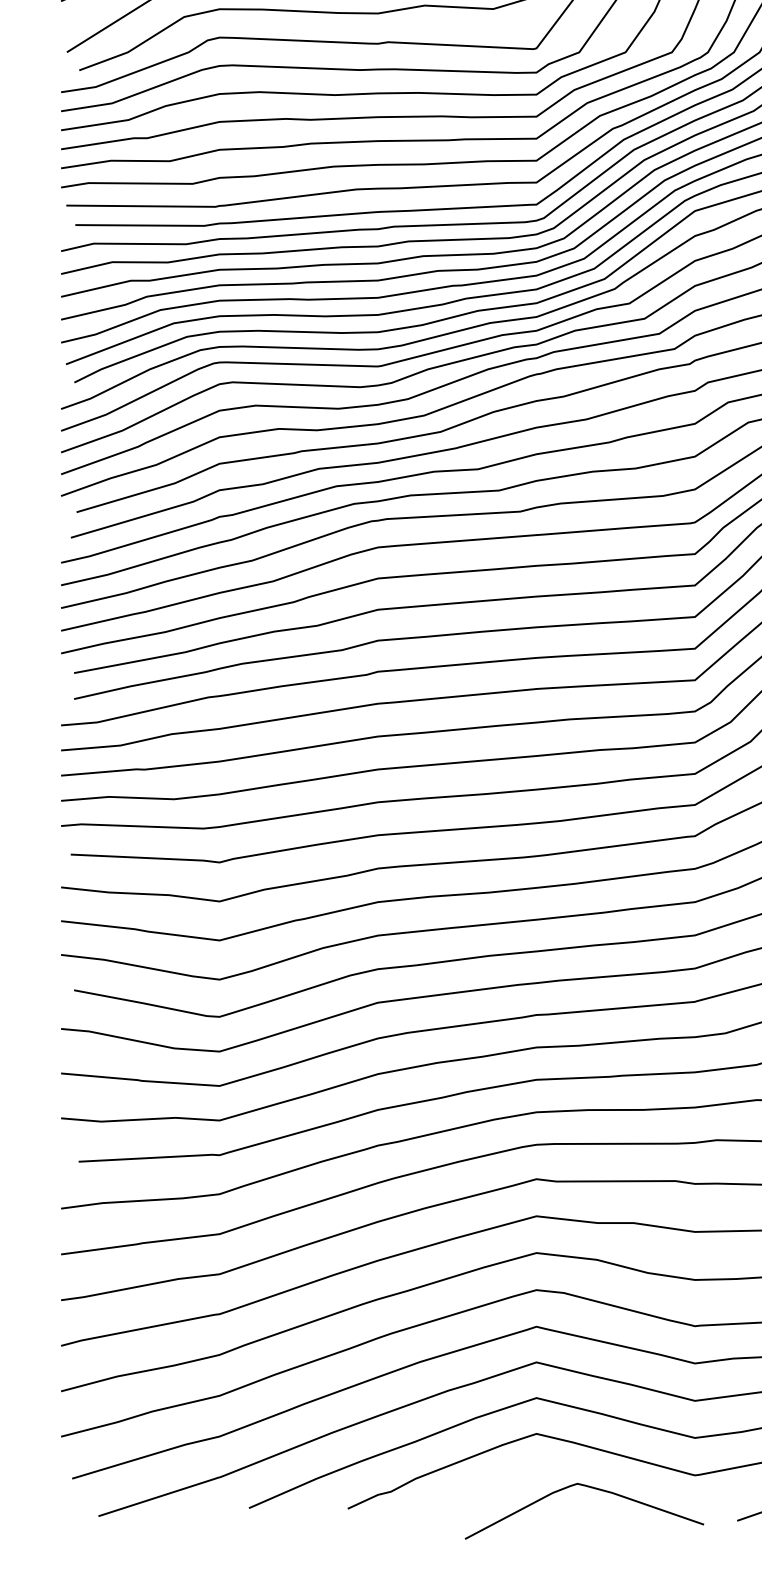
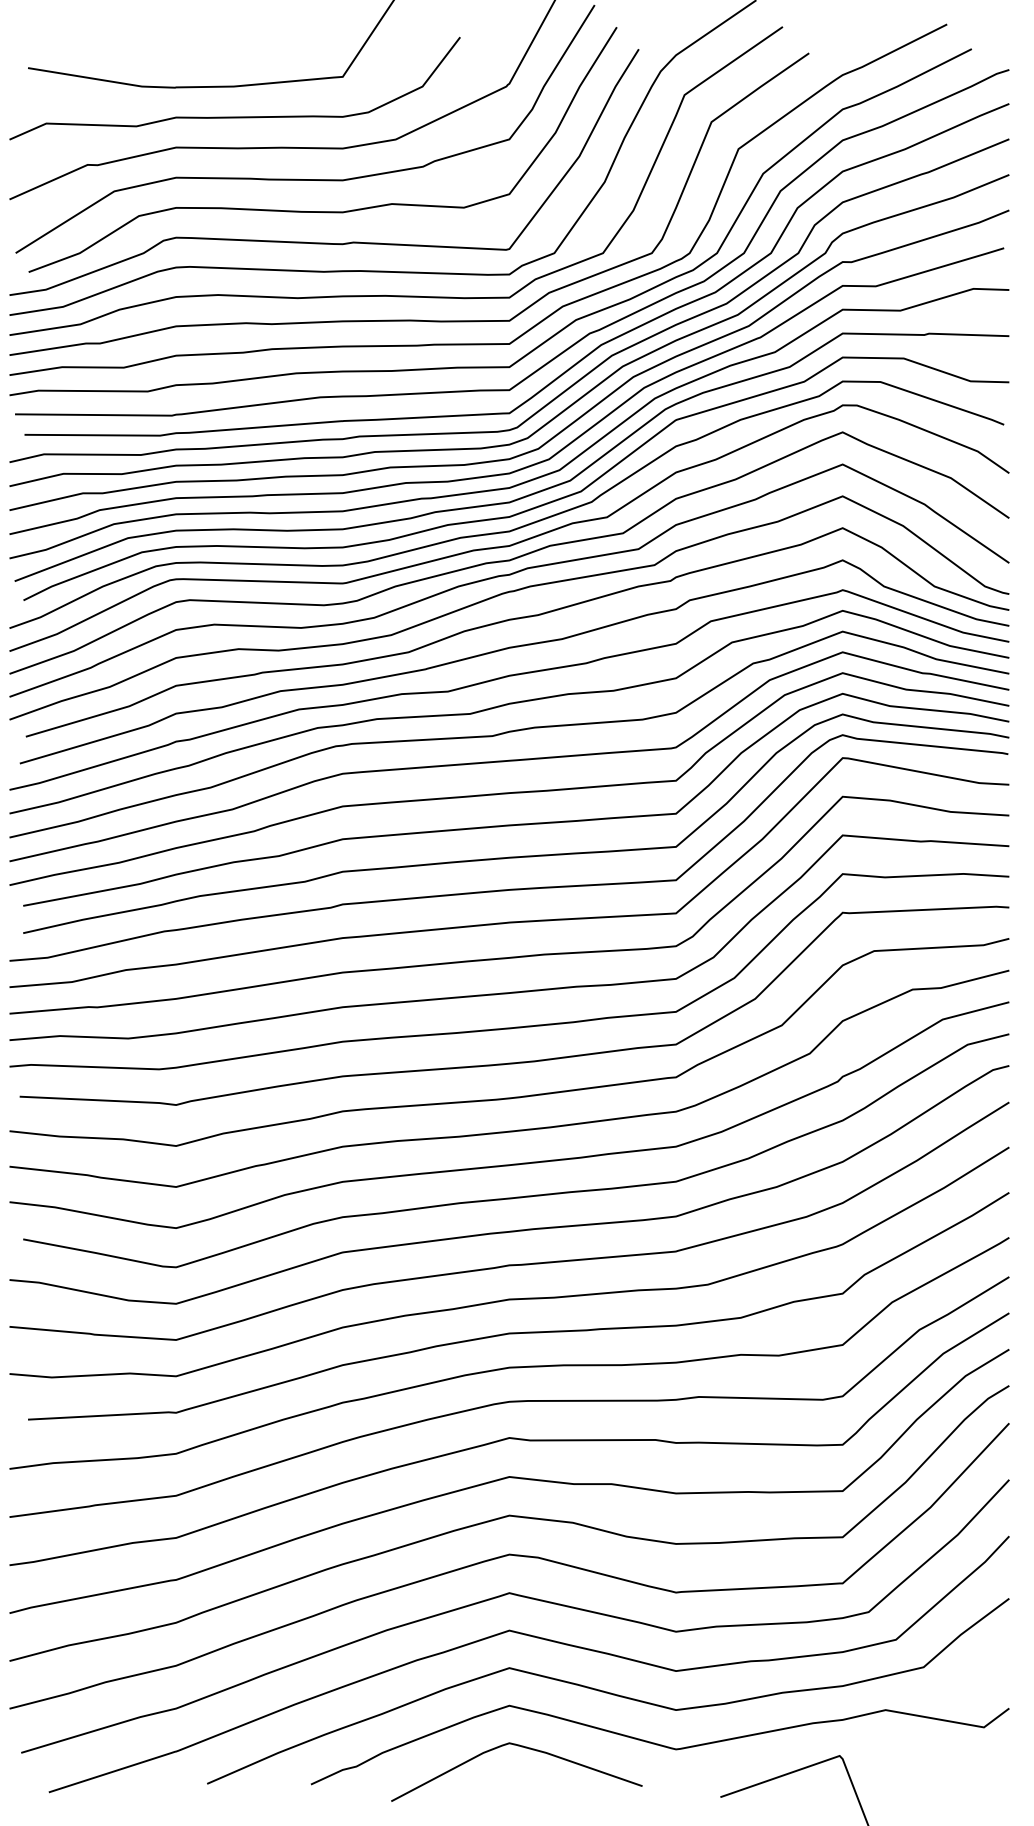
curve: (588, 1487) -> (521, 1747), moved

